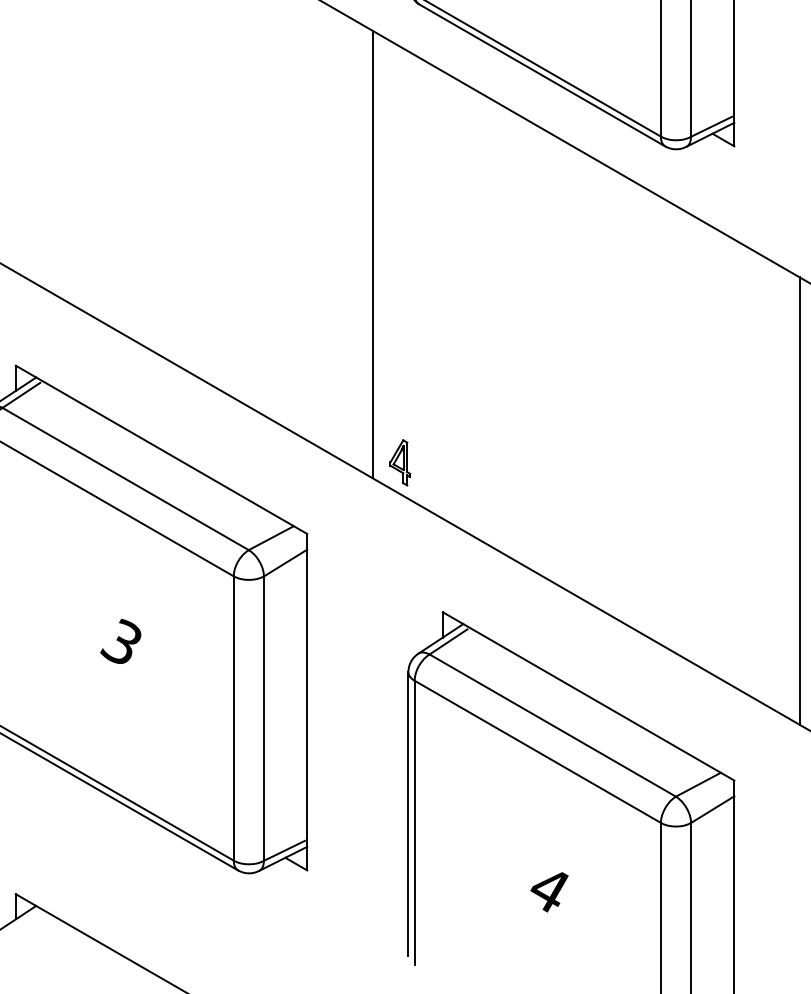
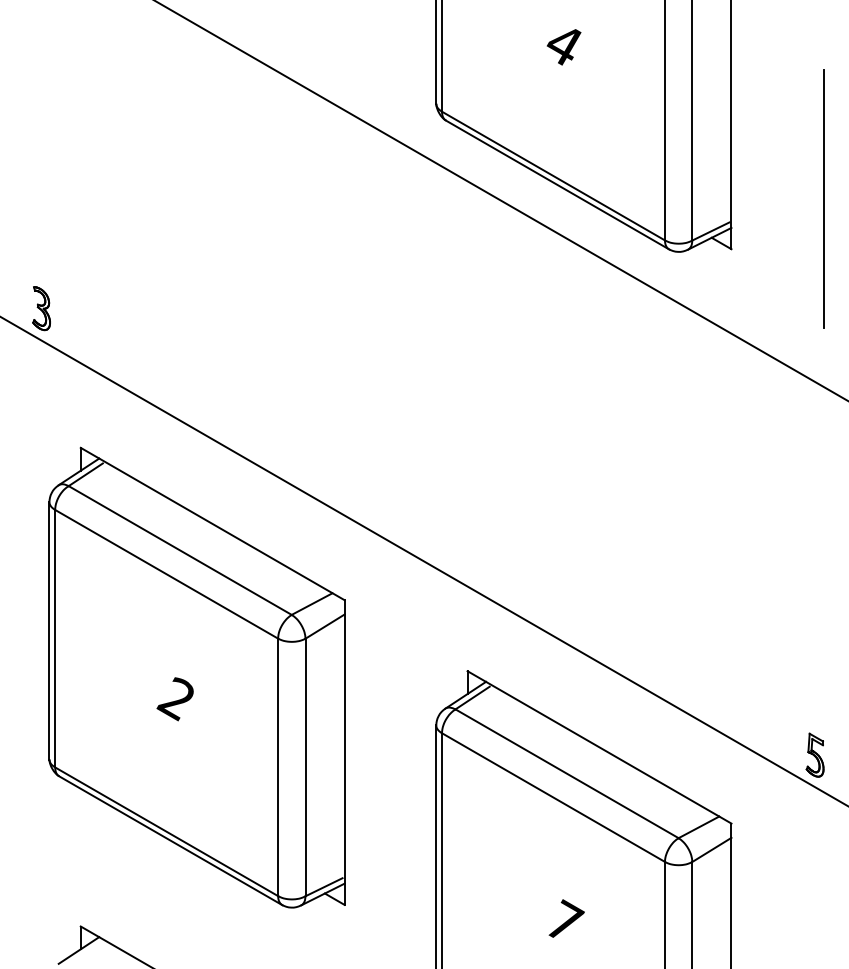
line: (373, 253) -> (404, 346), removed
part: (399, 462) -> (428, 535), removed
line: (799, 501) -> (790, 570), removed
text: (120, 643) -> (175, 699), 3 -> 2
text: (551, 887) -> (565, 920), 4 -> 7

